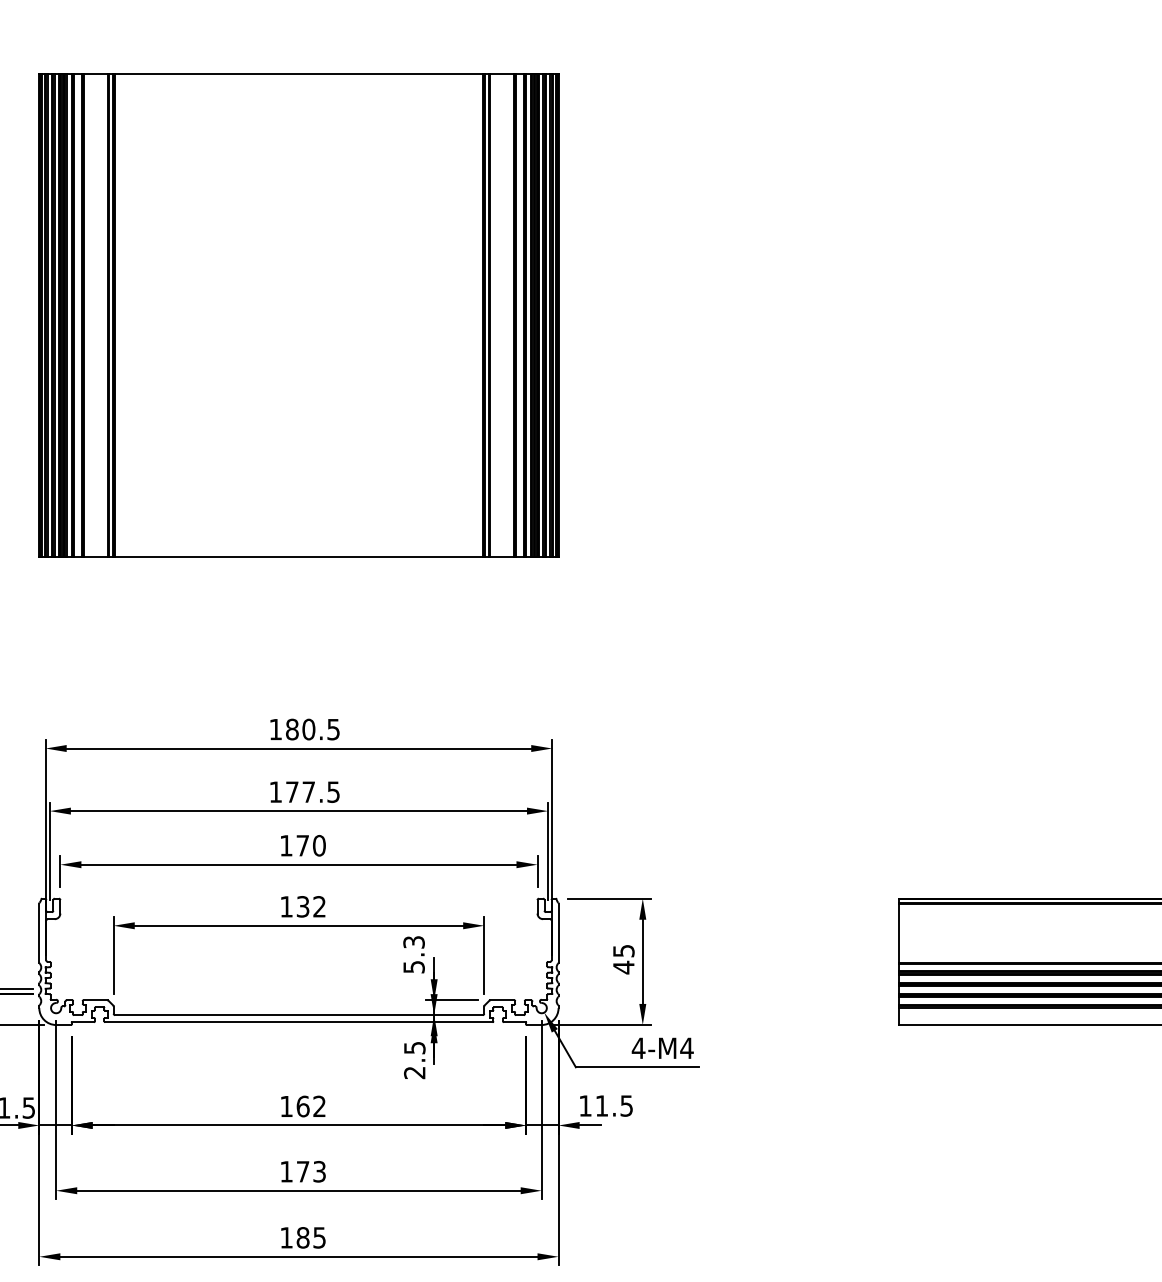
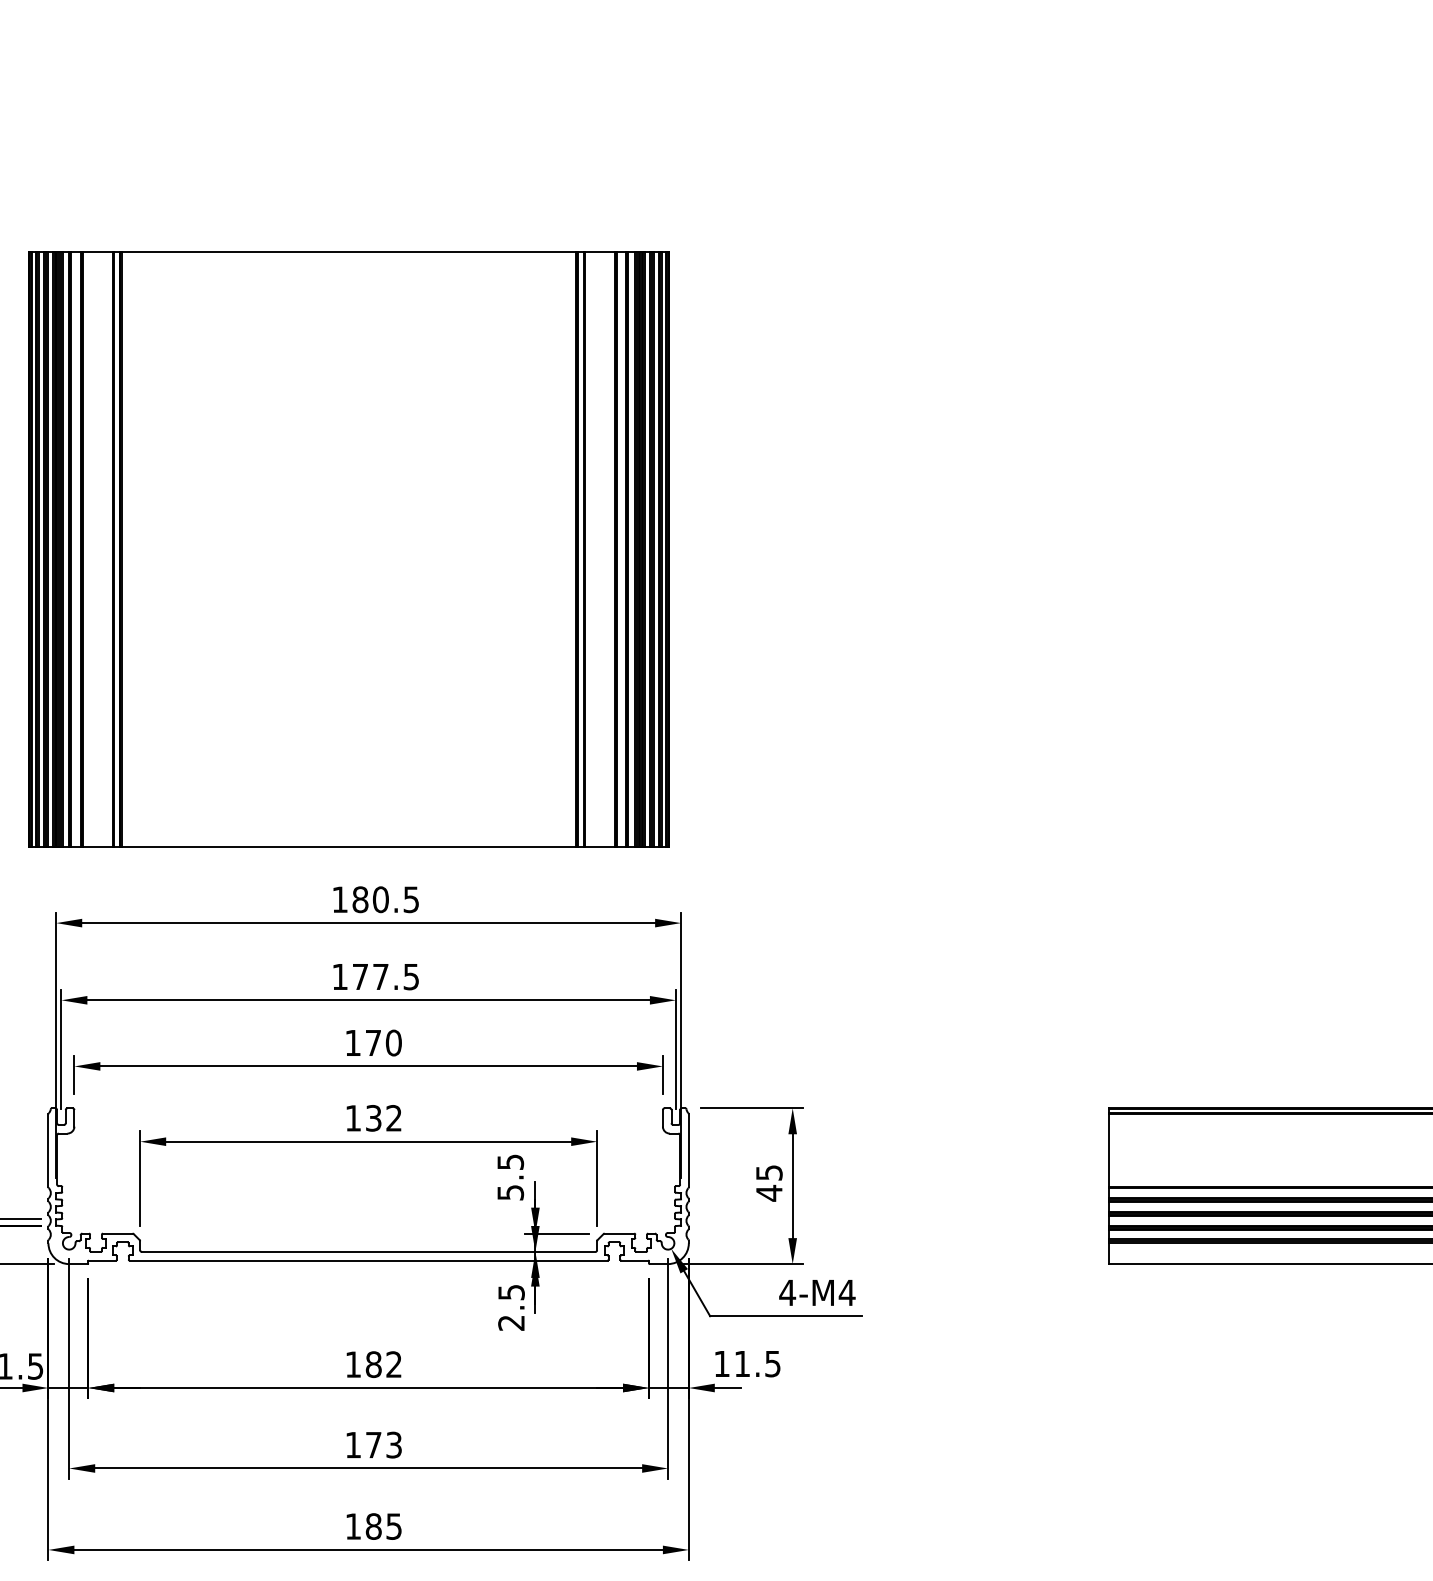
part: (298, 315) -> (348, 549), moved
text: (413, 942) -> (509, 1162), 5.3 -> 5.5
text: (302, 1106) -> (373, 1364), 162 -> 182

